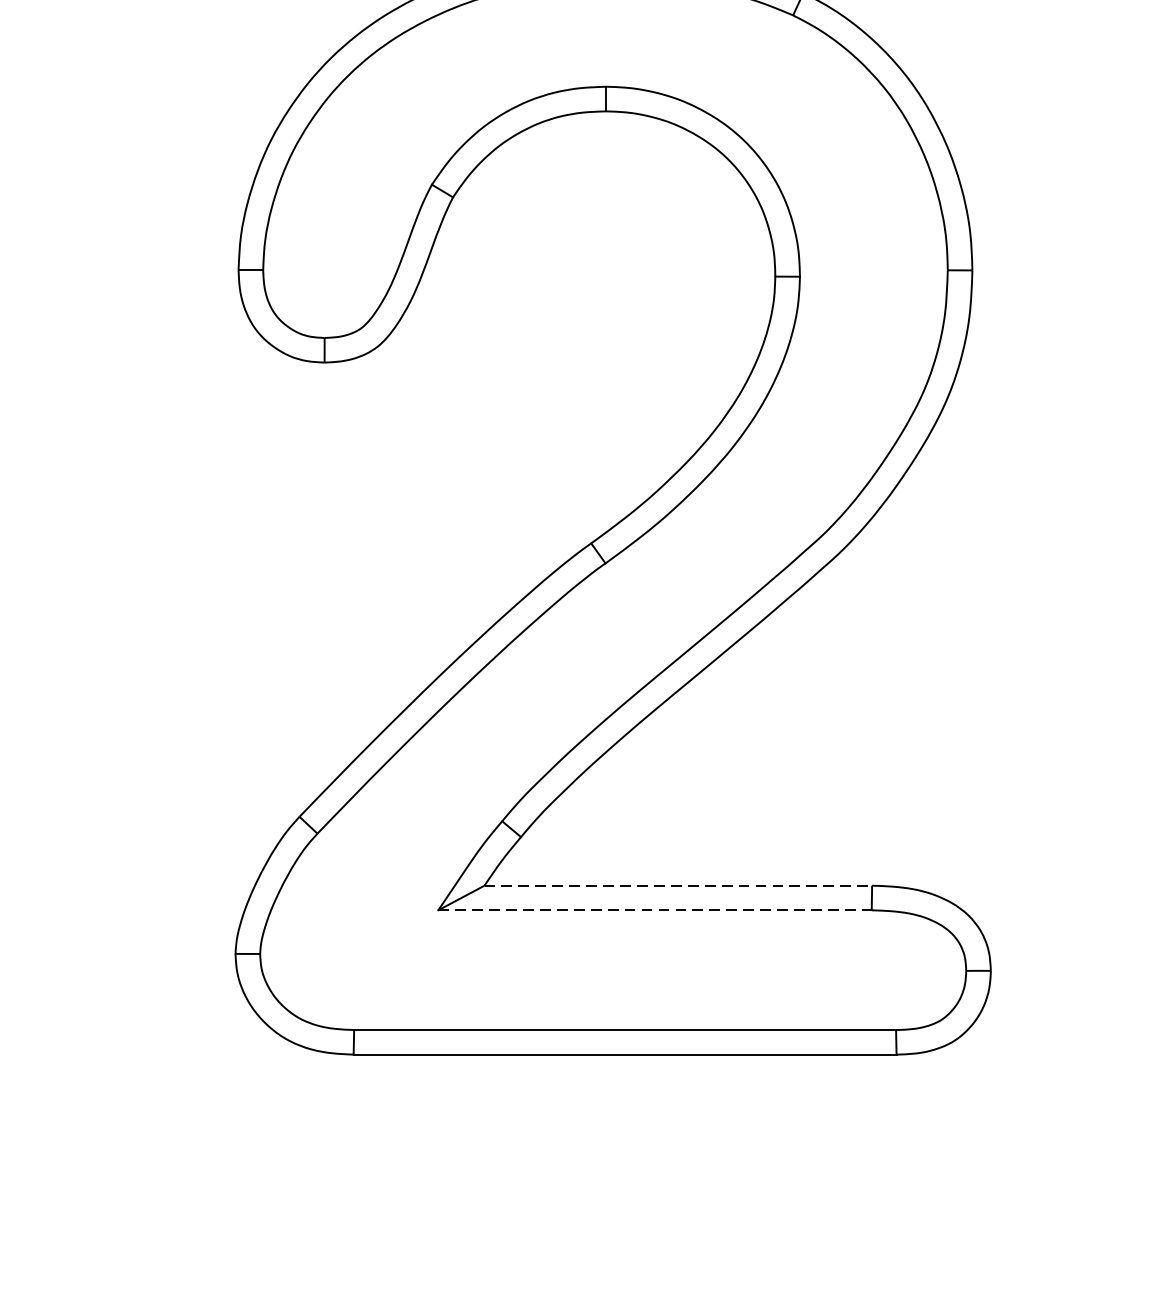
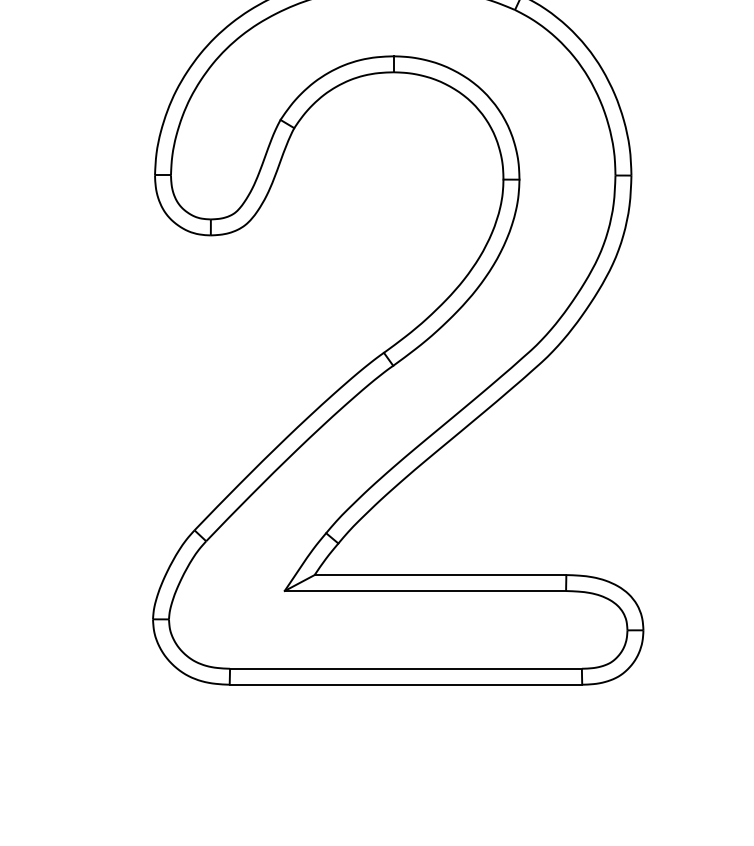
line: (678, 886) -> (440, 575), dashed -> solid
line: (655, 911) -> (425, 591), dashed -> solid

